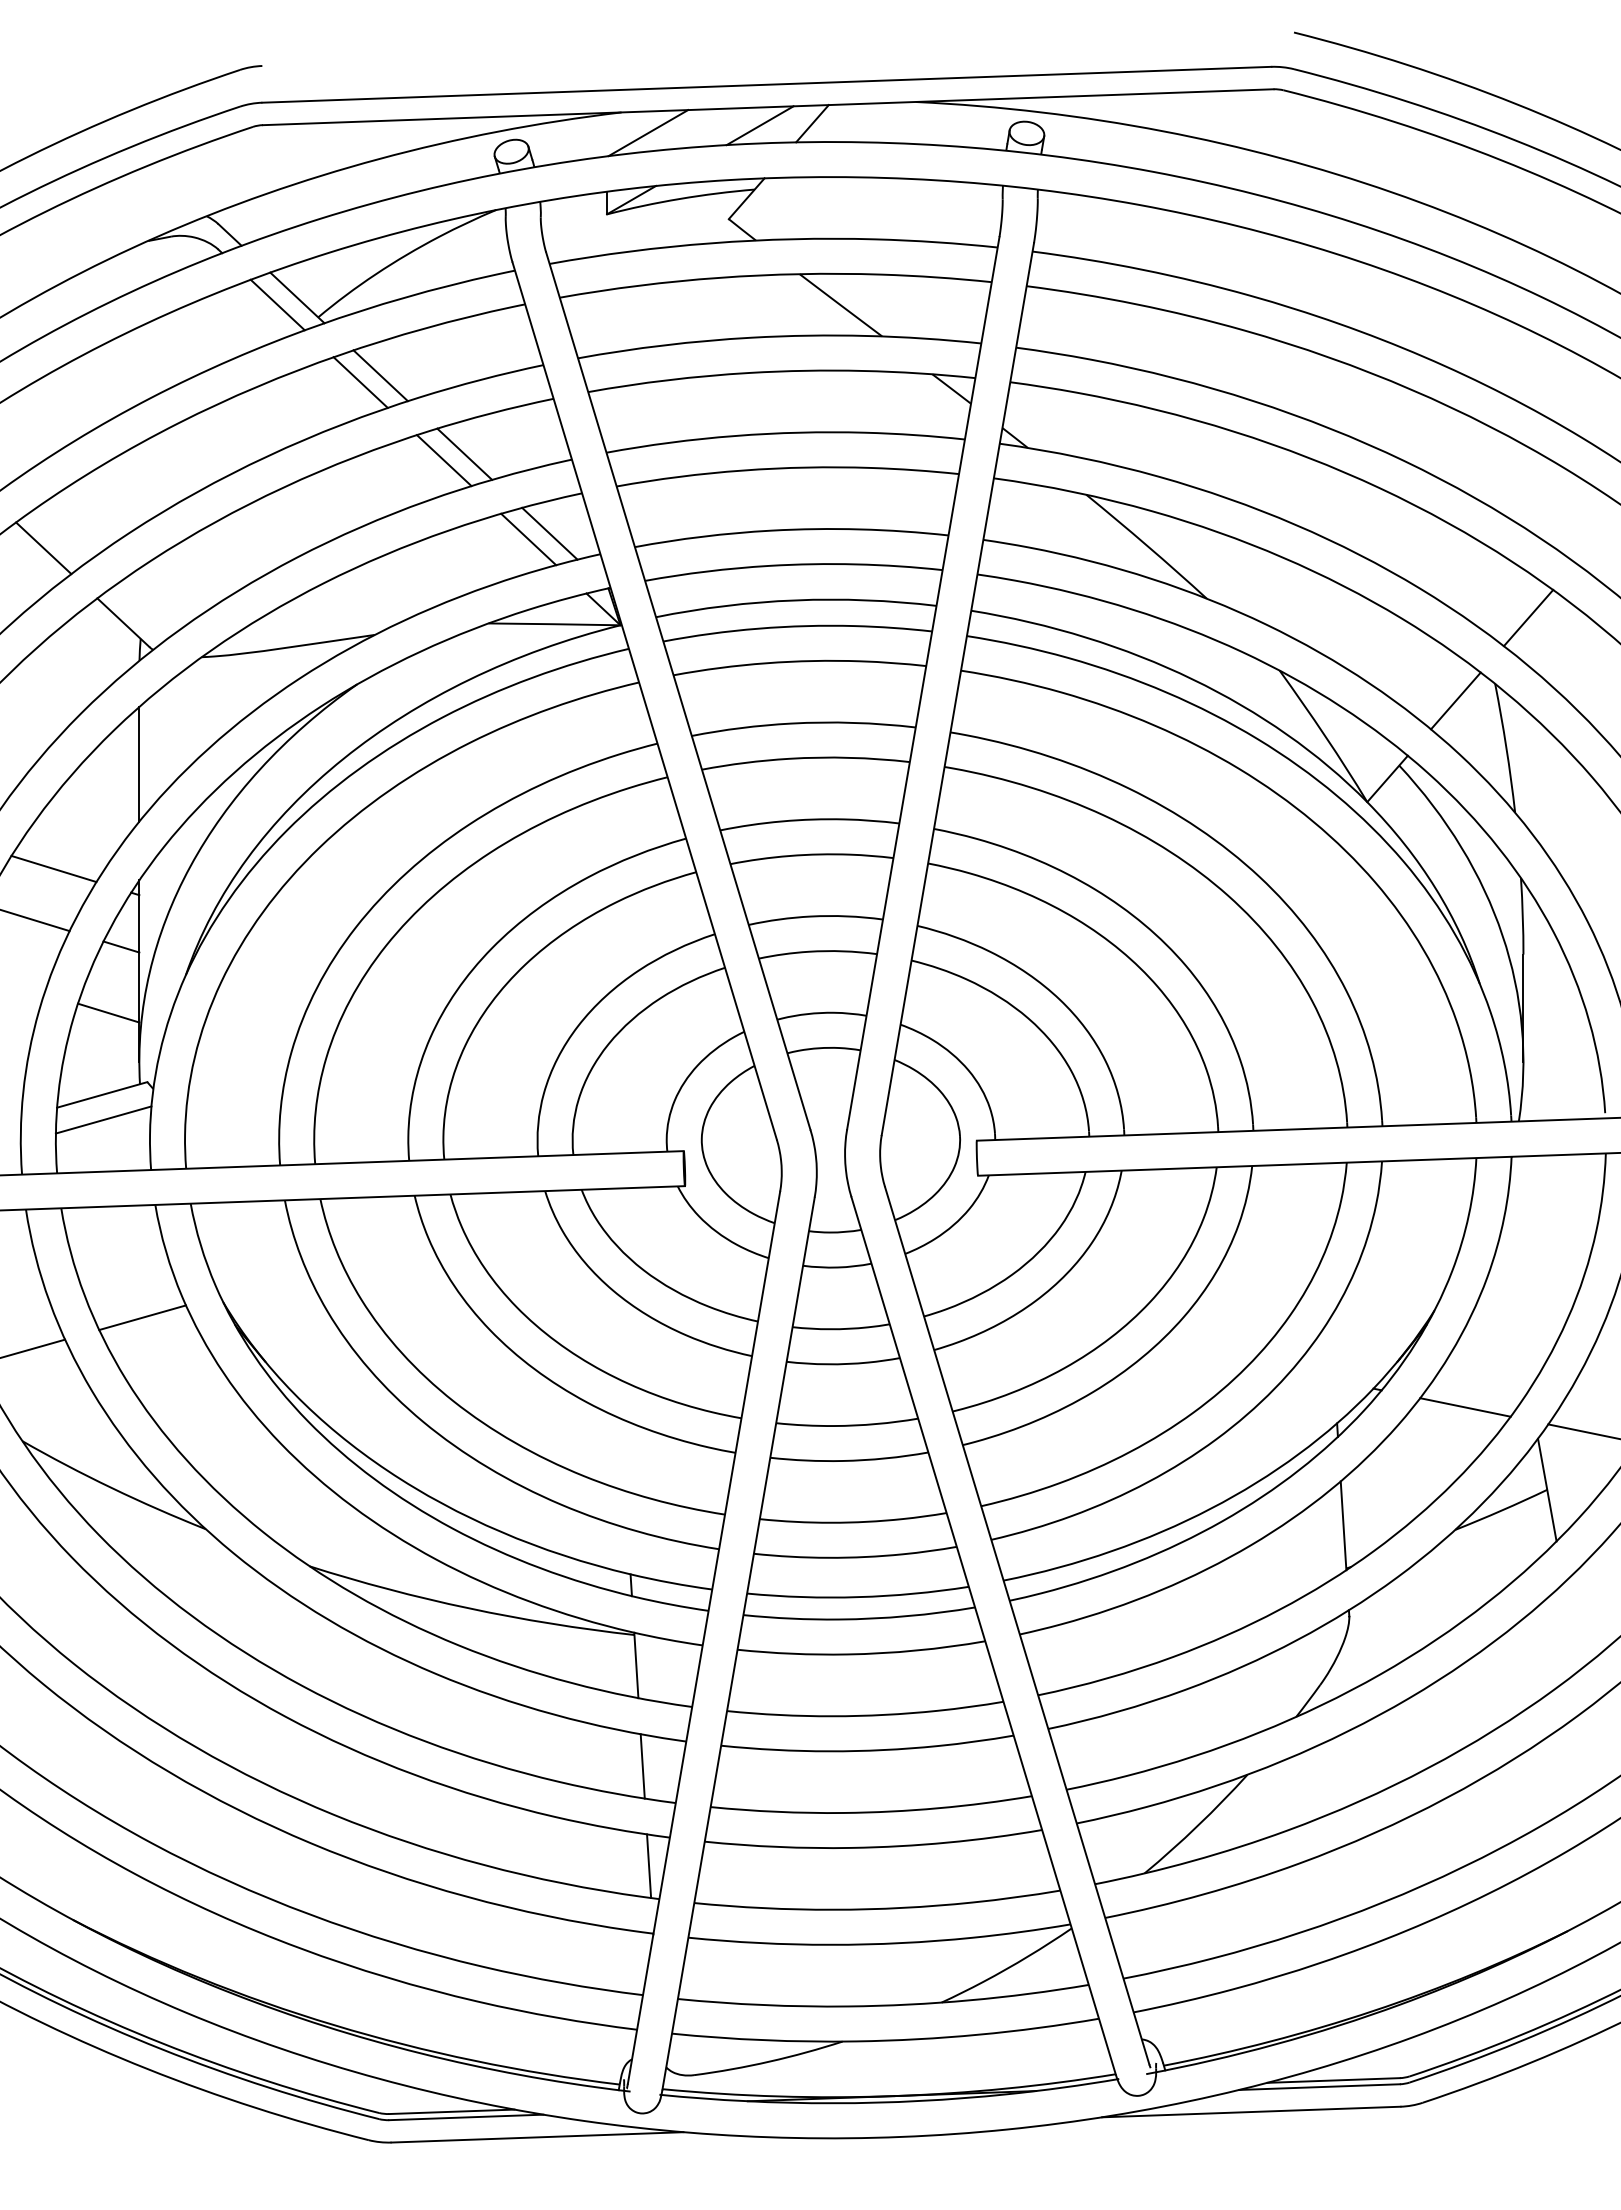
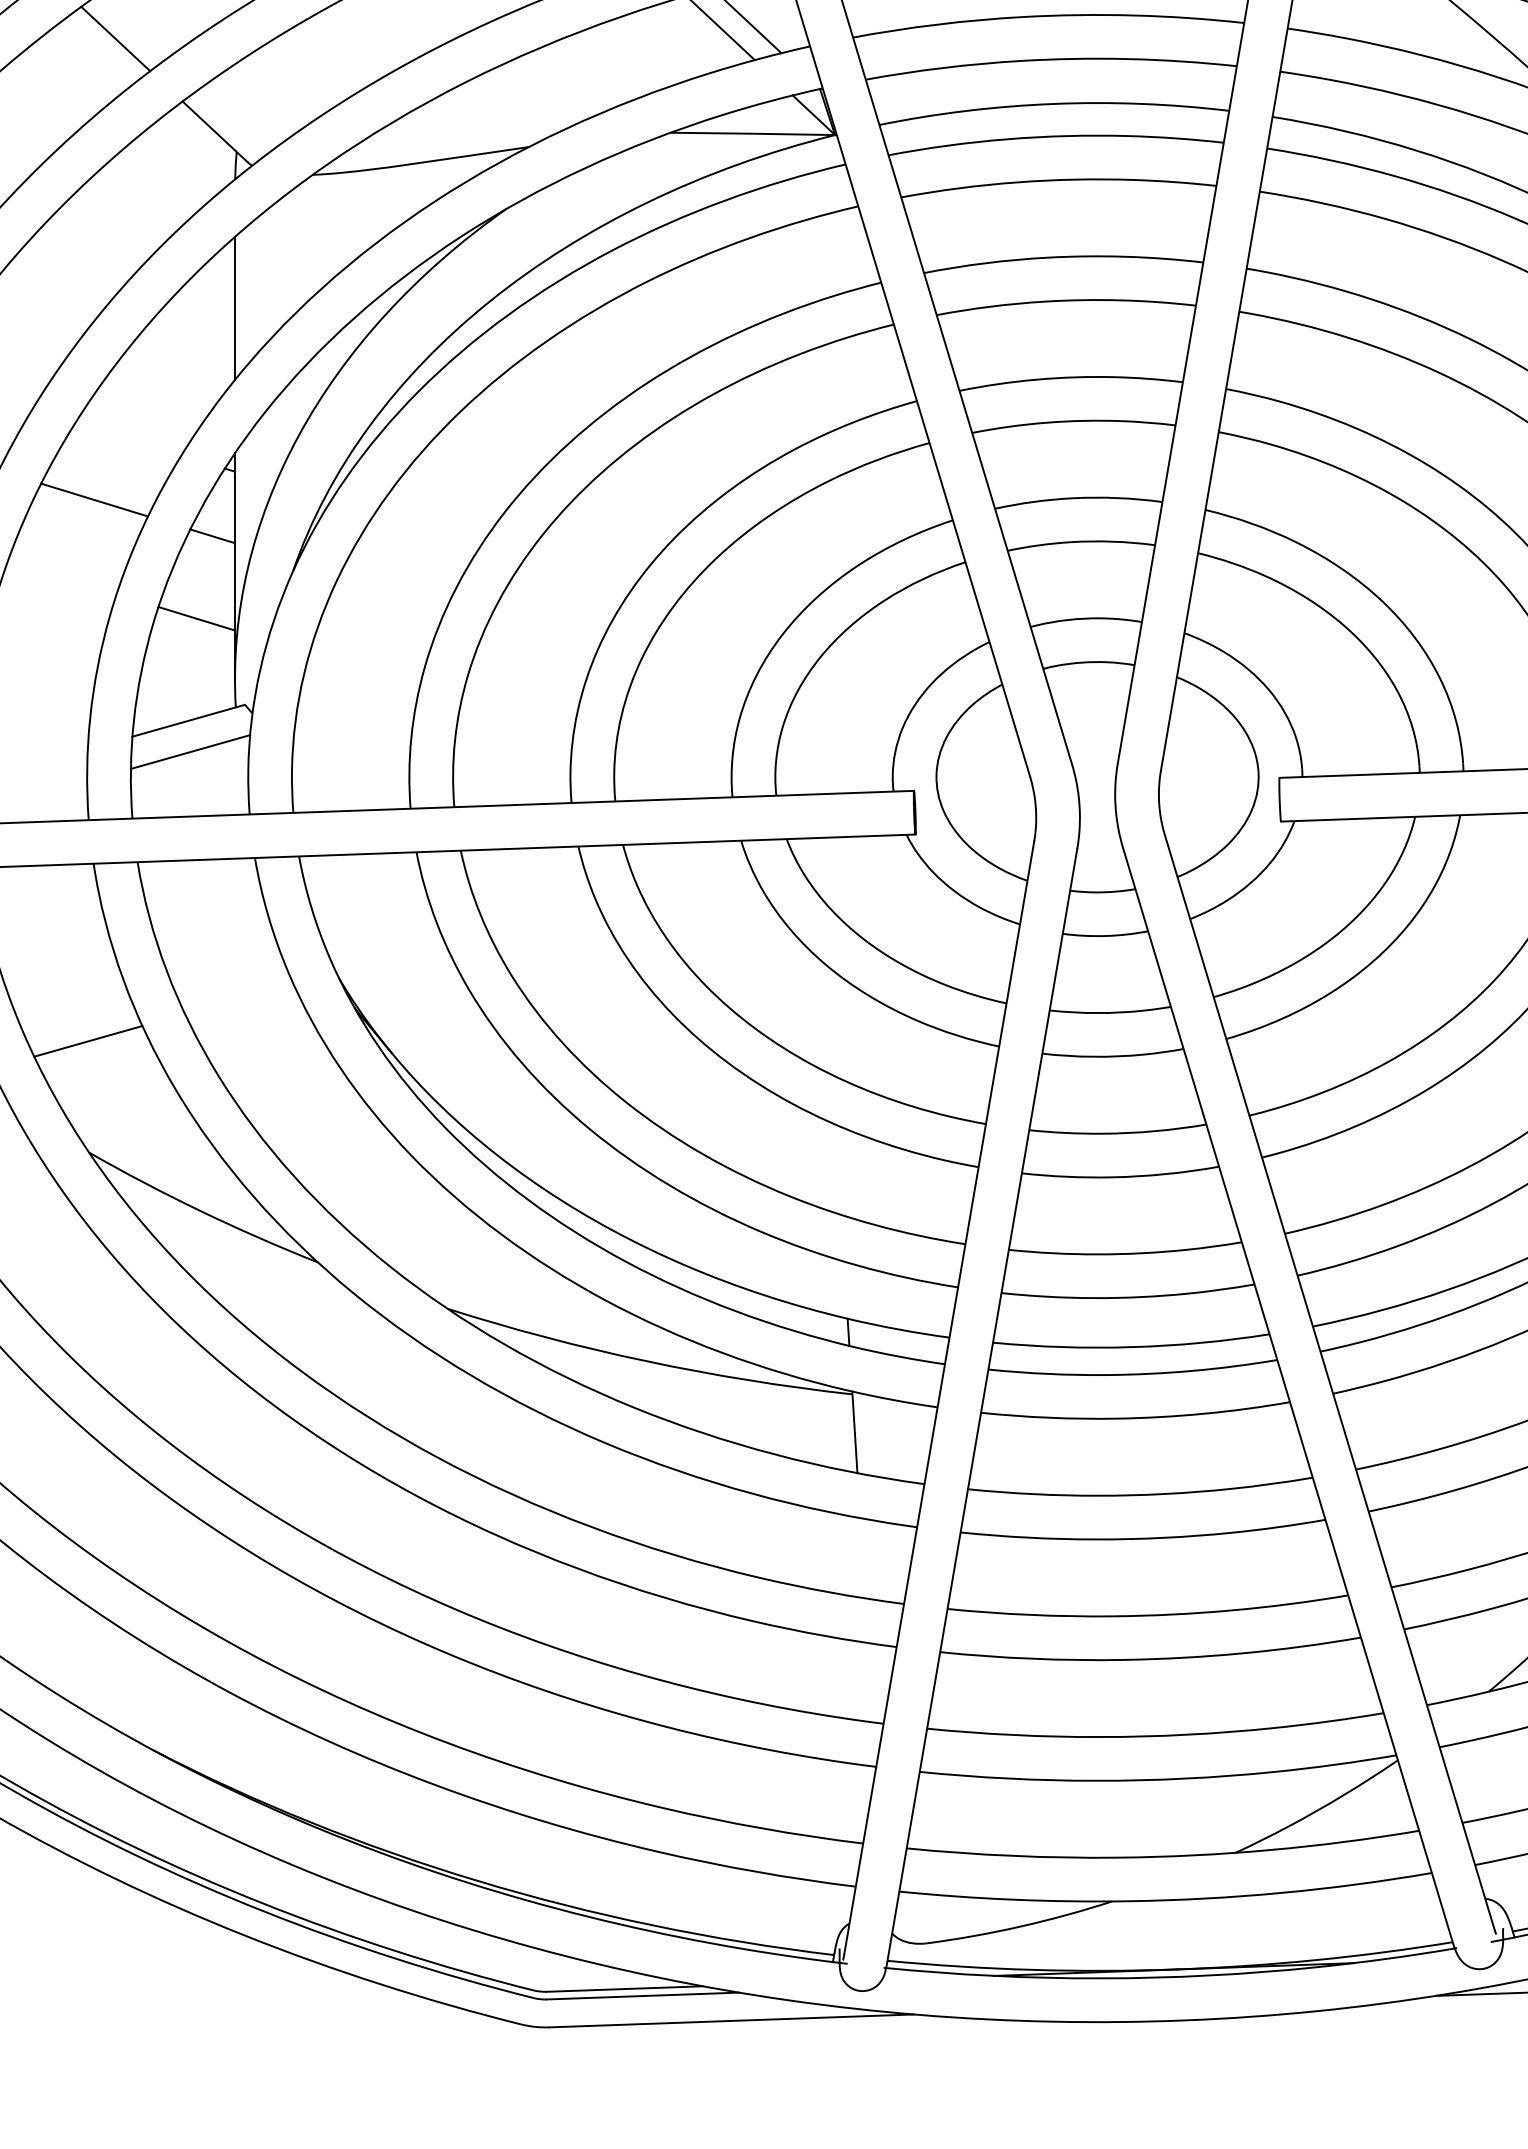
line: (53, 868) -> (127, 438), removed
line: (142, 1317) -> (238, 998), removed
line: (642, 1766) -> (862, 1558), removed
line: (649, 1866) -> (871, 1683), removed

